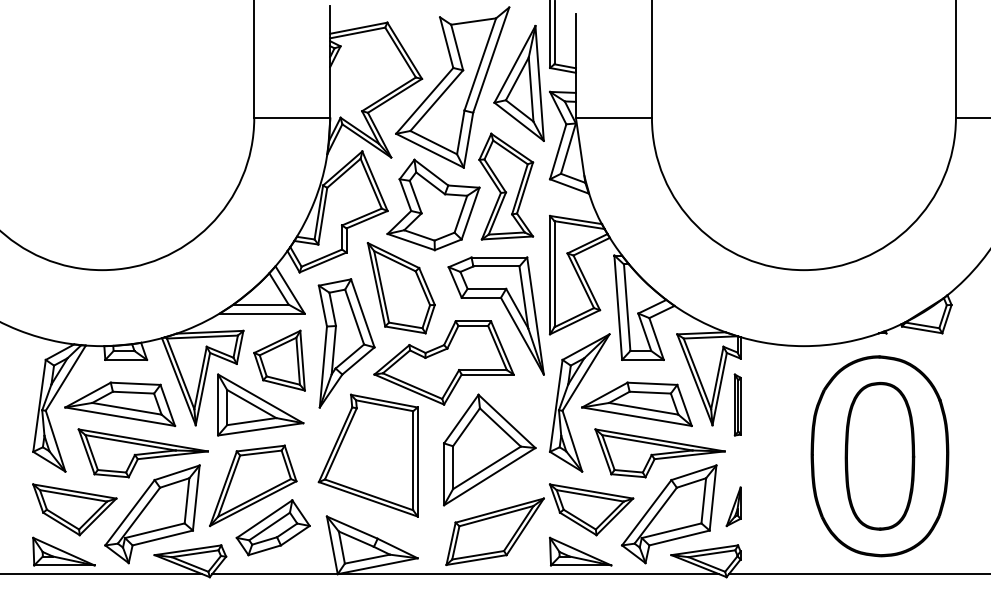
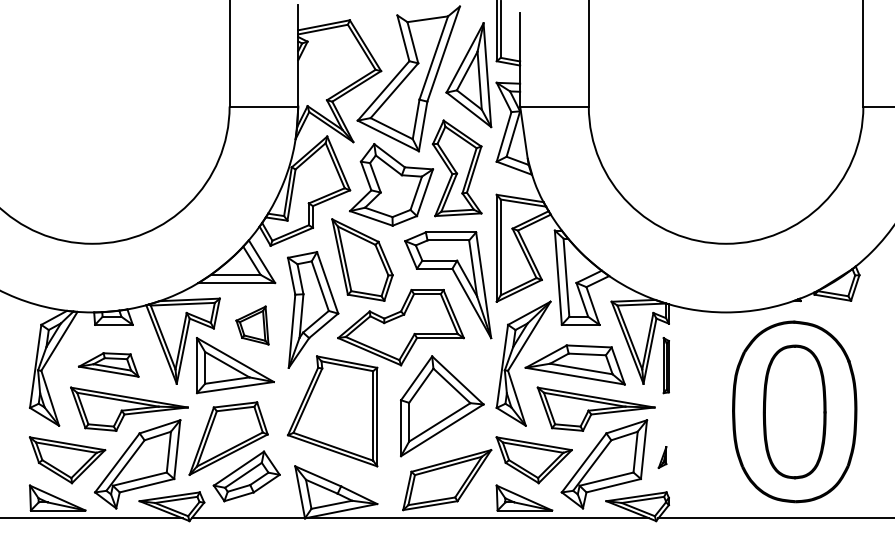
part: (279, 360) -> (252, 325), size x0.7
part: (120, 403) -> (108, 364), size x0.6
part: (733, 506) -> (662, 457), size x0.6

